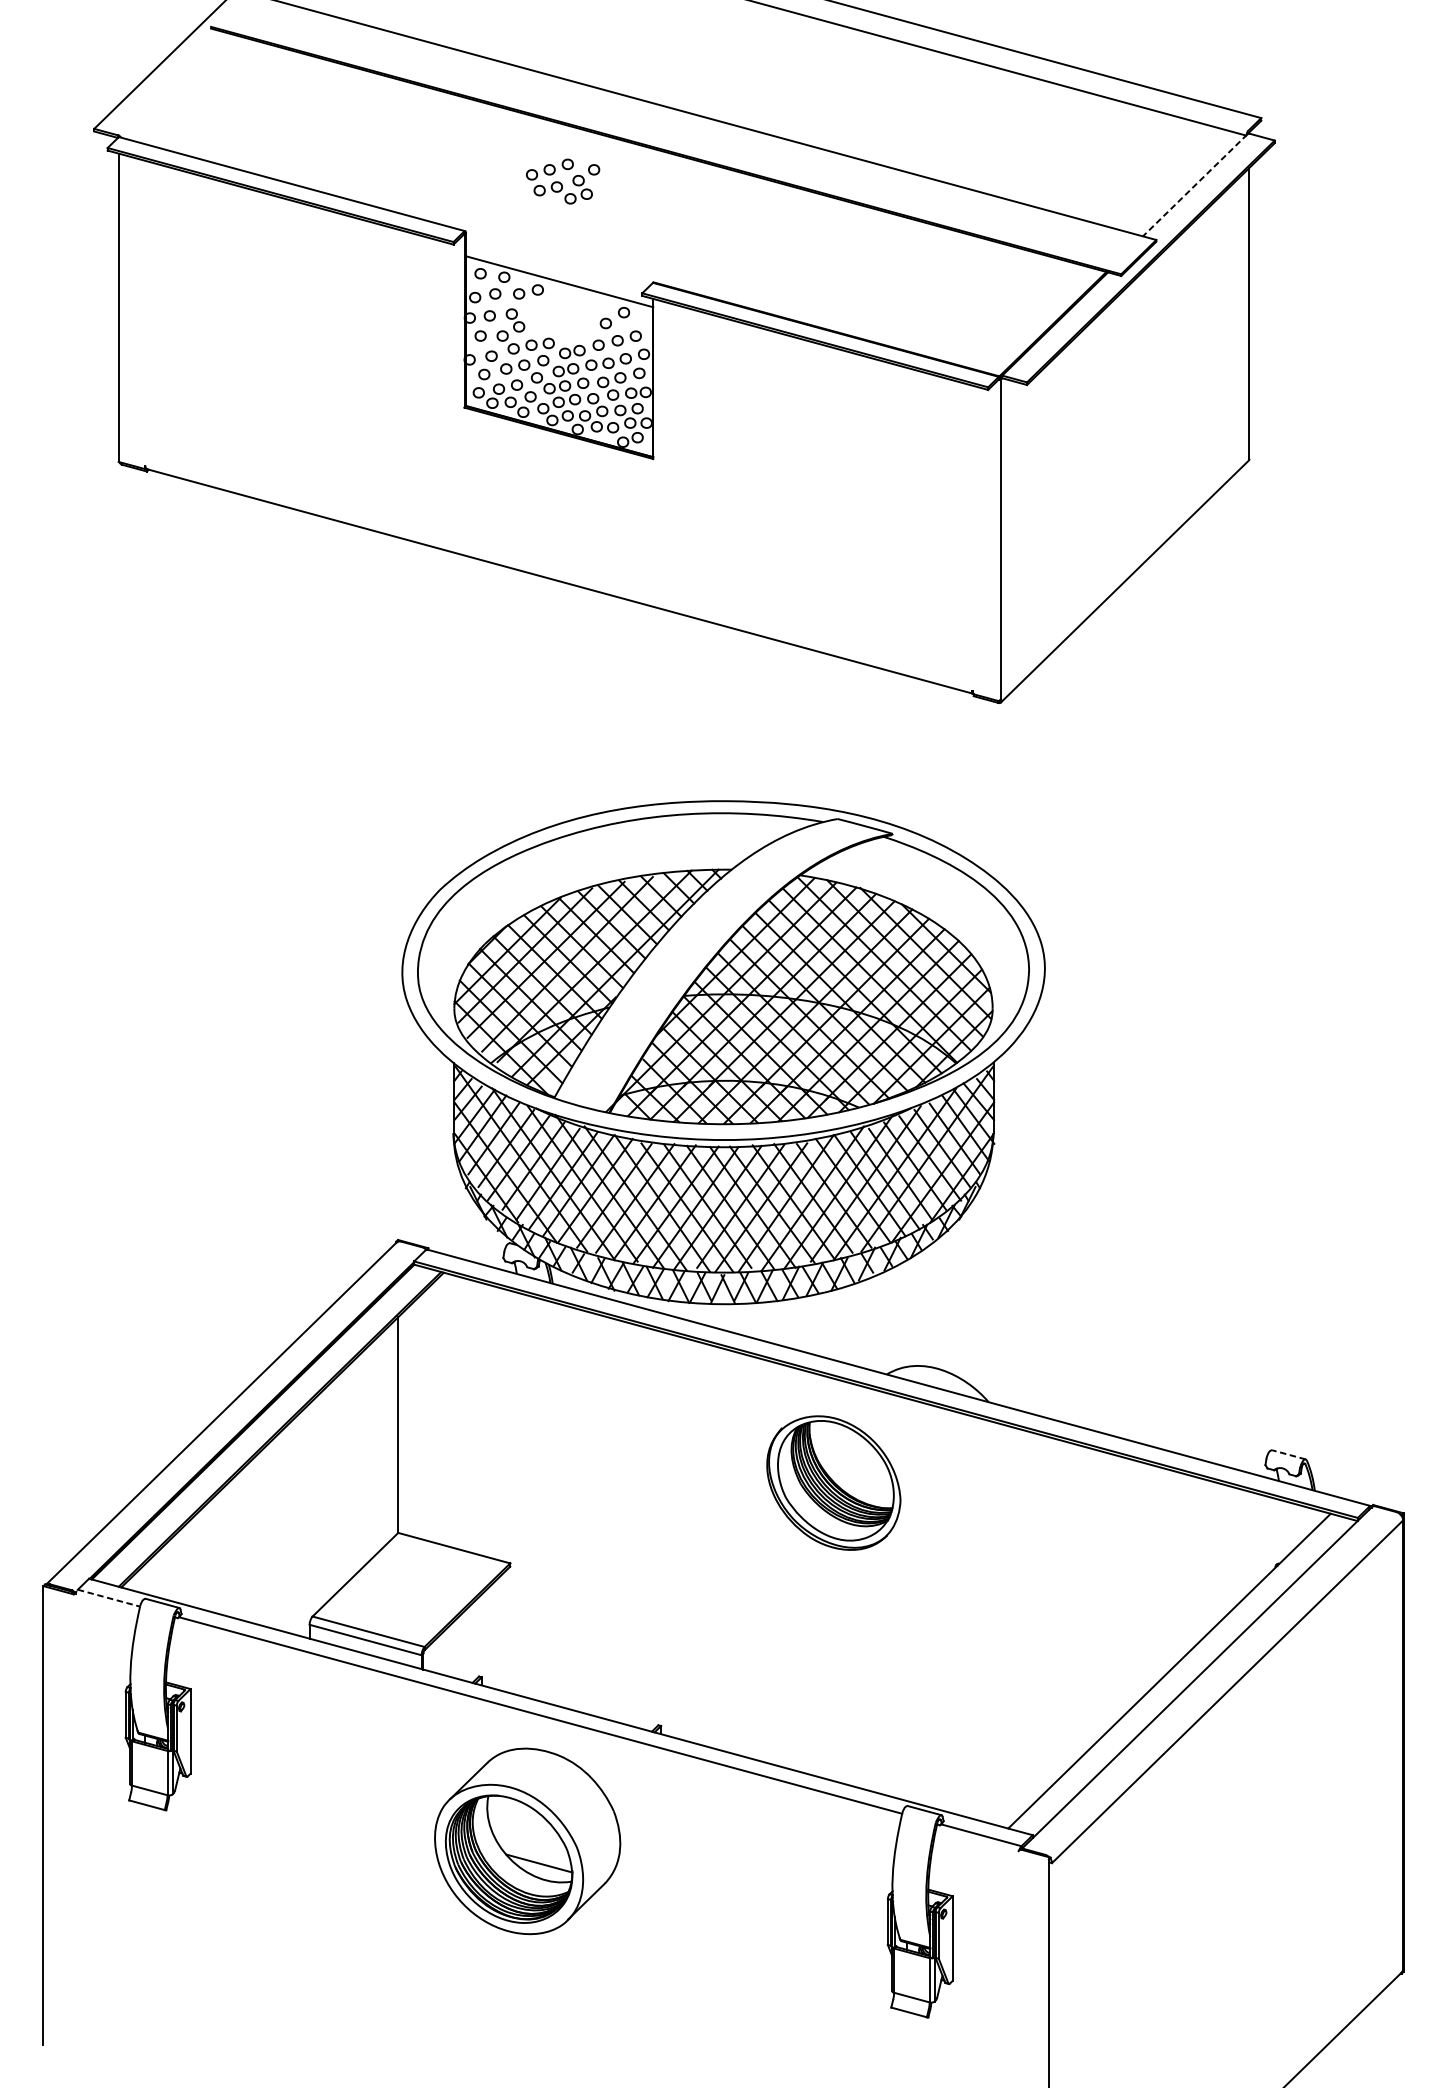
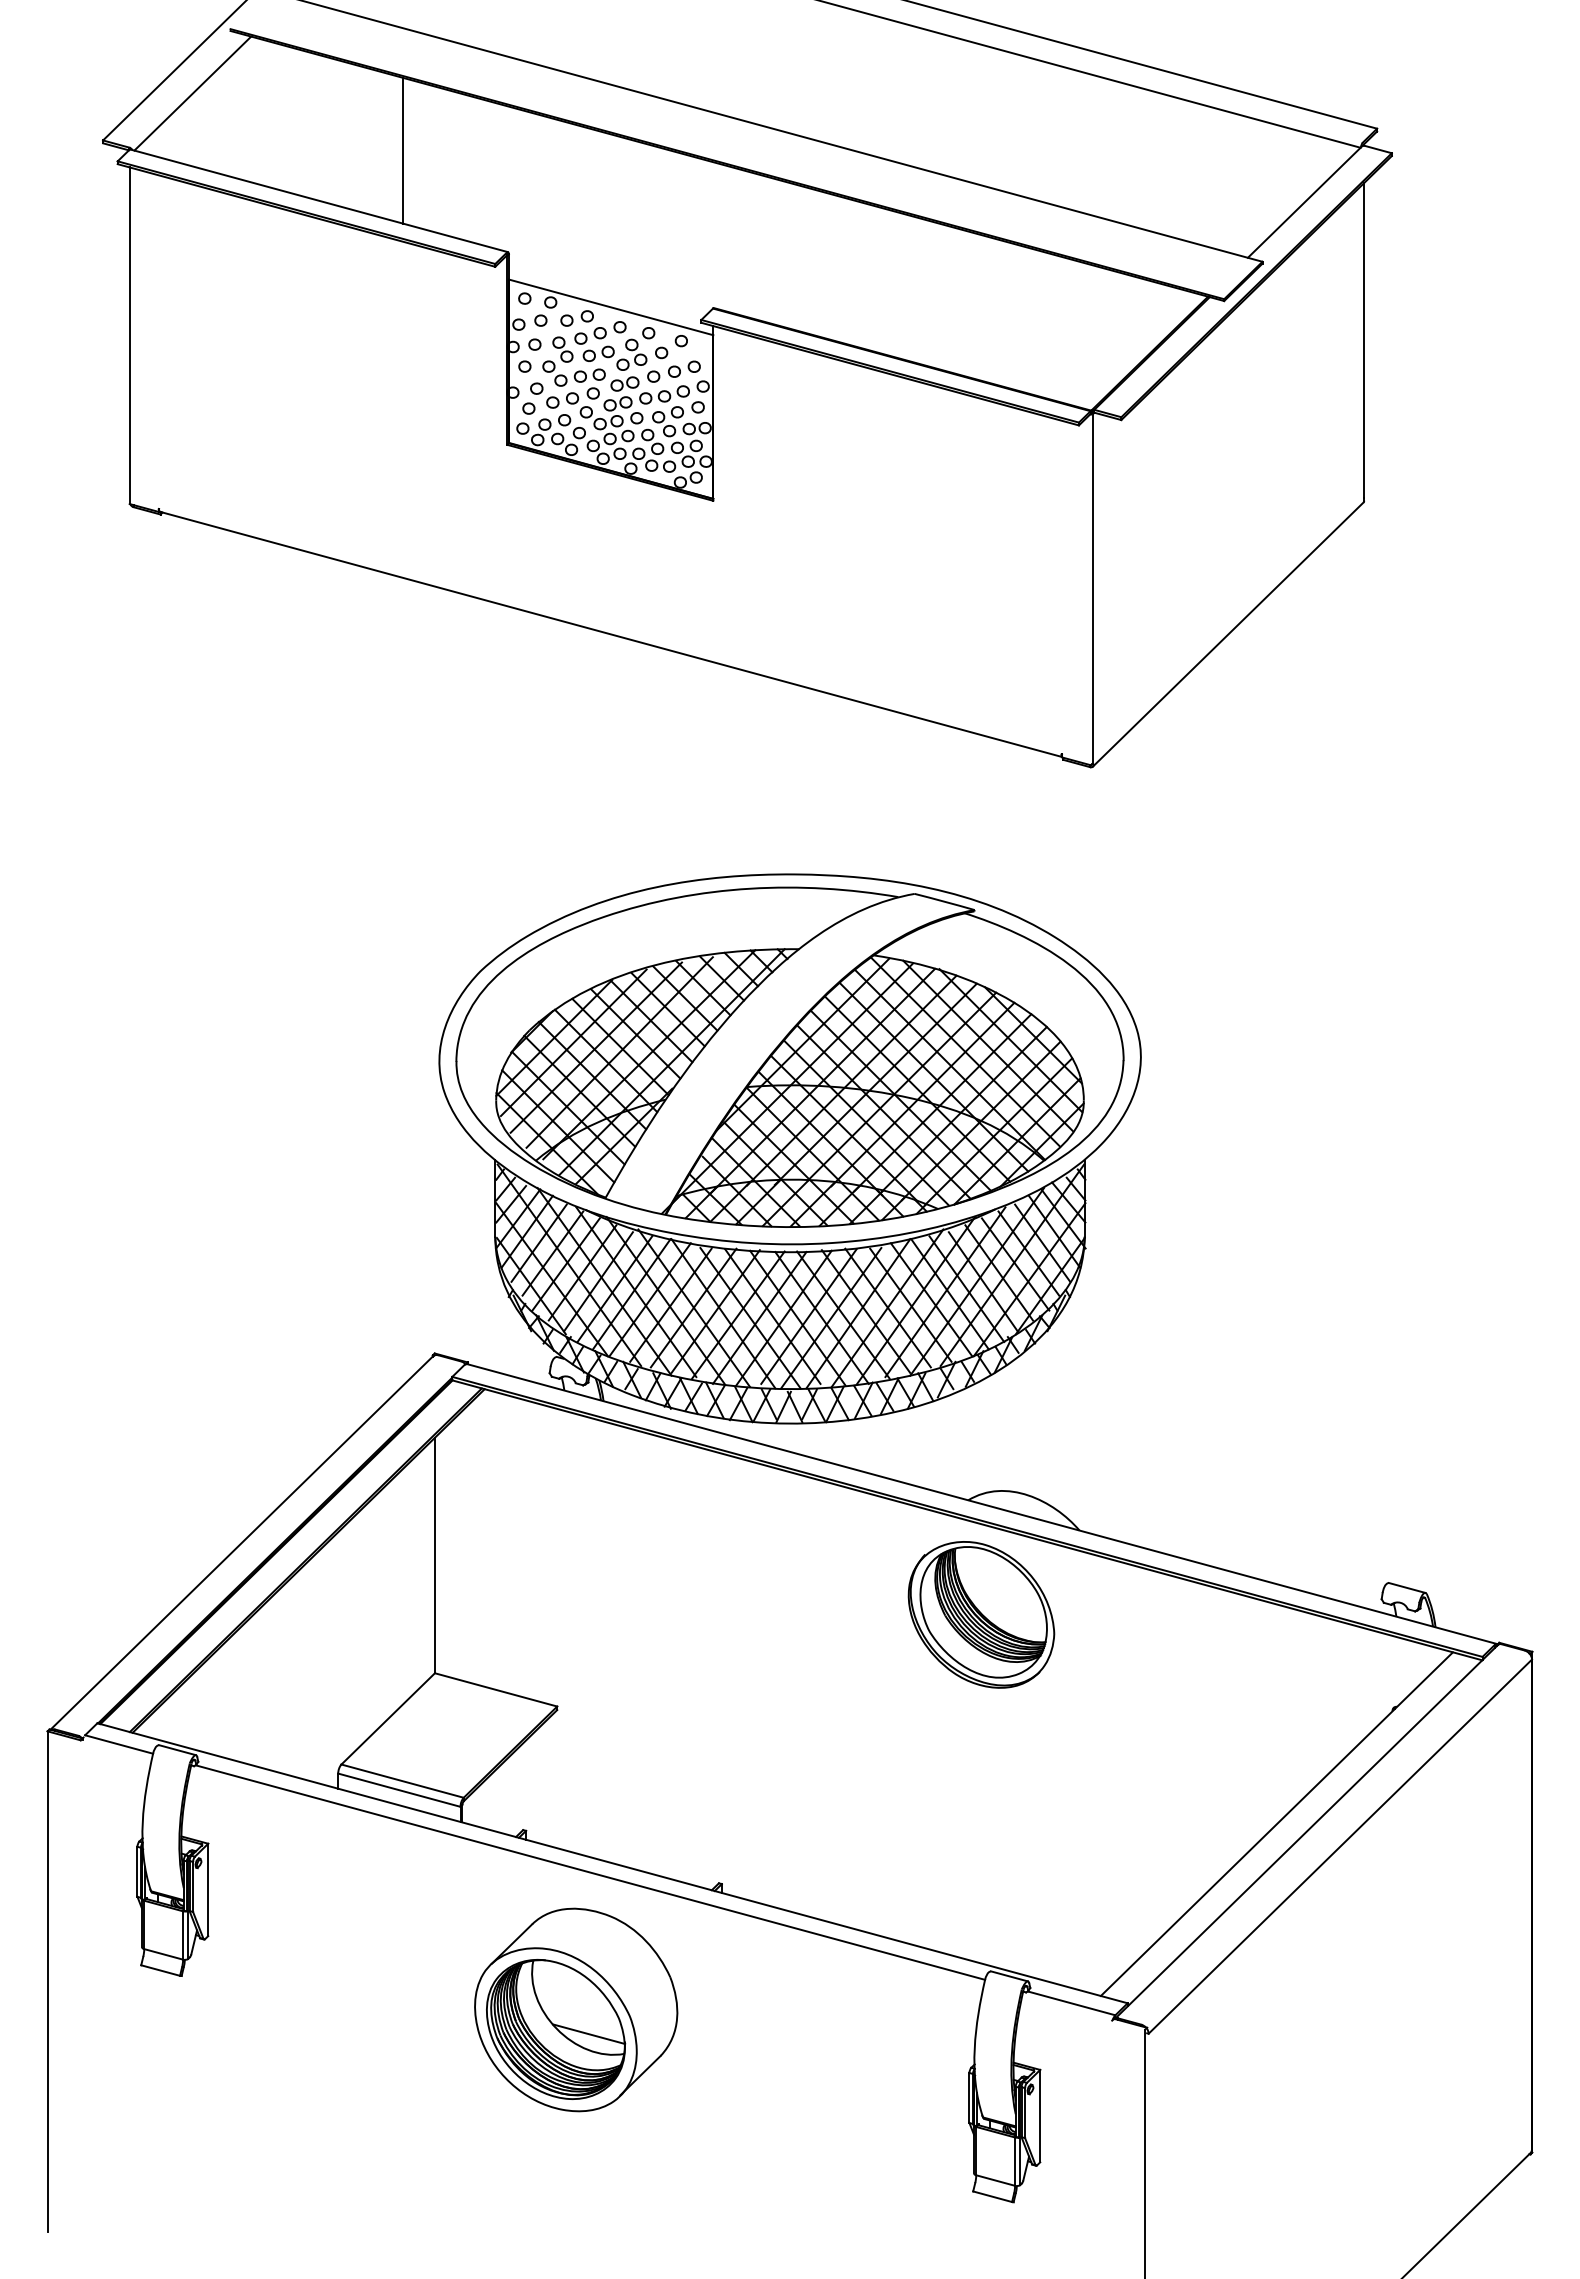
line: (176, 85) -> (192, 93), added
line: (369, 138) -> (403, 150), added
part: (562, 181) -> (614, 345), moved
line: (1194, 185) -> (1304, 202), dashed -> solid
line: (1289, 1454) -> (1407, 1587), dashed -> solid
part: (833, 1482) -> (981, 1614), moved
line: (109, 1598) -> (119, 1744), dashed -> solid

